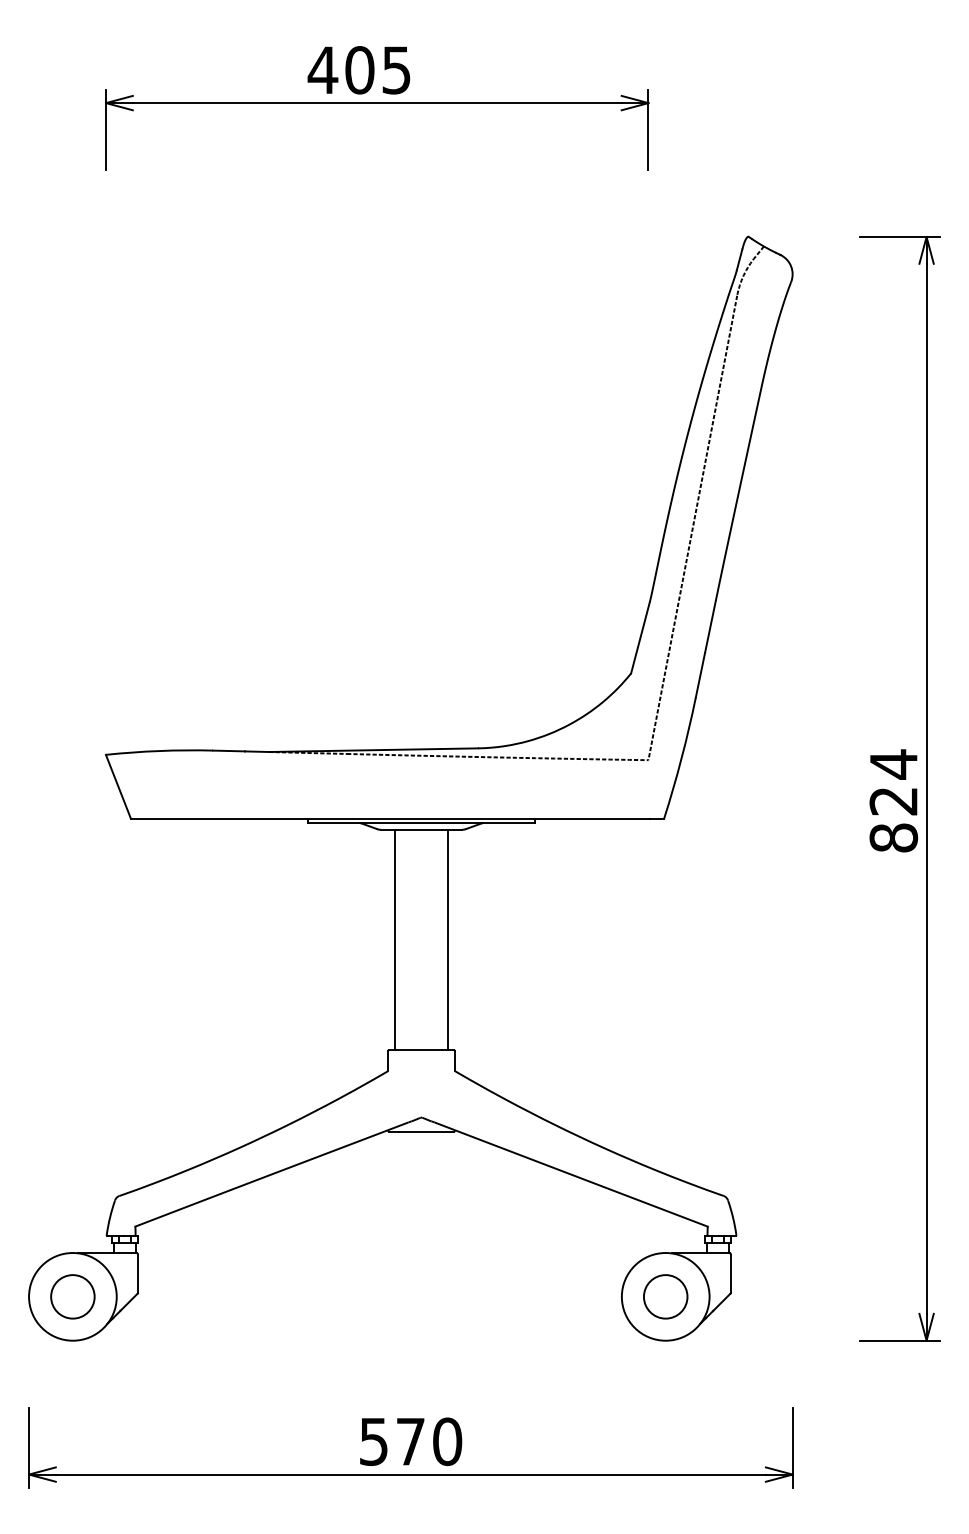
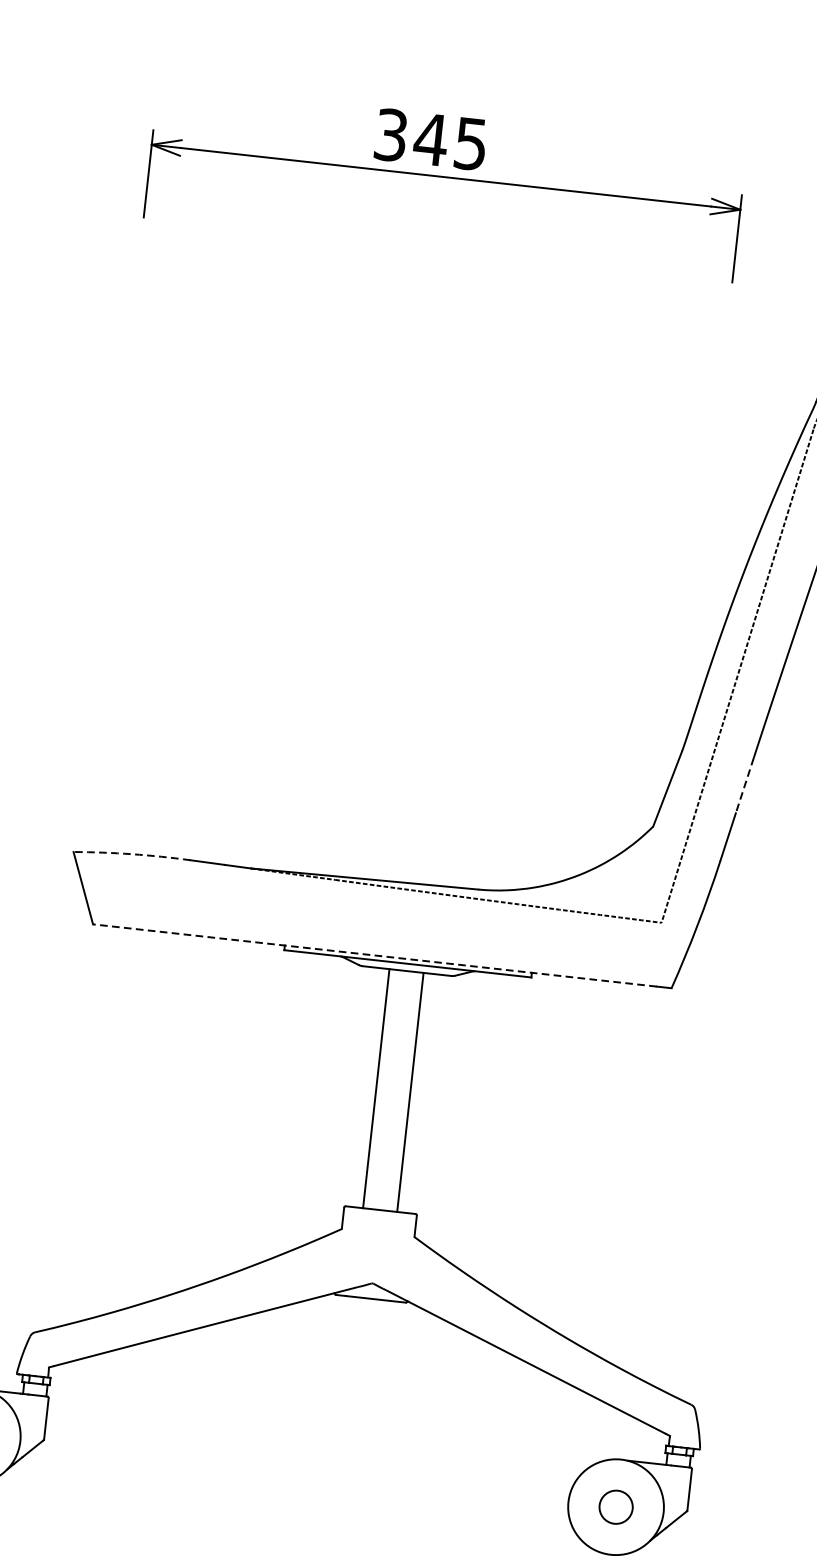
text: (341, 70) -> (411, 137), 405 -> 345
line: (710, 626) -> (744, 785), solid -> dashed
arc: (159, 751) -> (132, 854), solid -> dashed
line: (390, 818) -> (374, 955), solid -> dashed
line: (394, 939) -> (410, 1091), moved
line: (448, 939) -> (376, 1088), moved
circle: (665, 1296) -> (615, 1506), size x0.7

